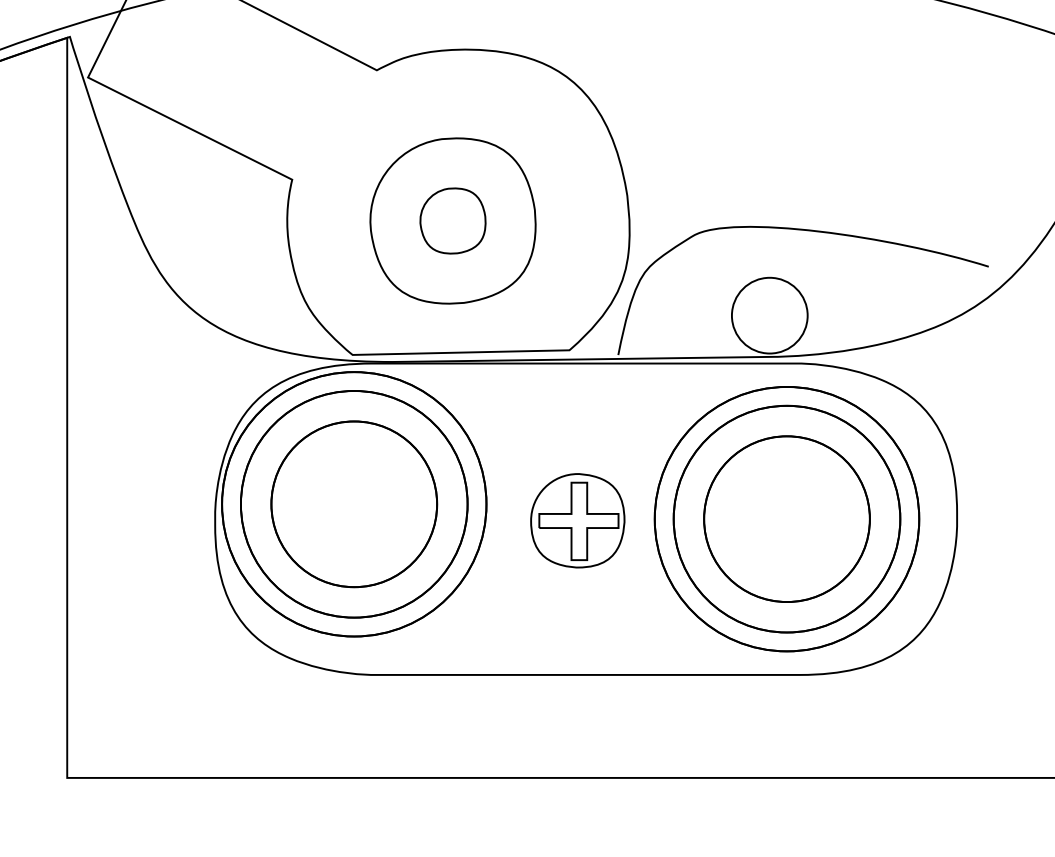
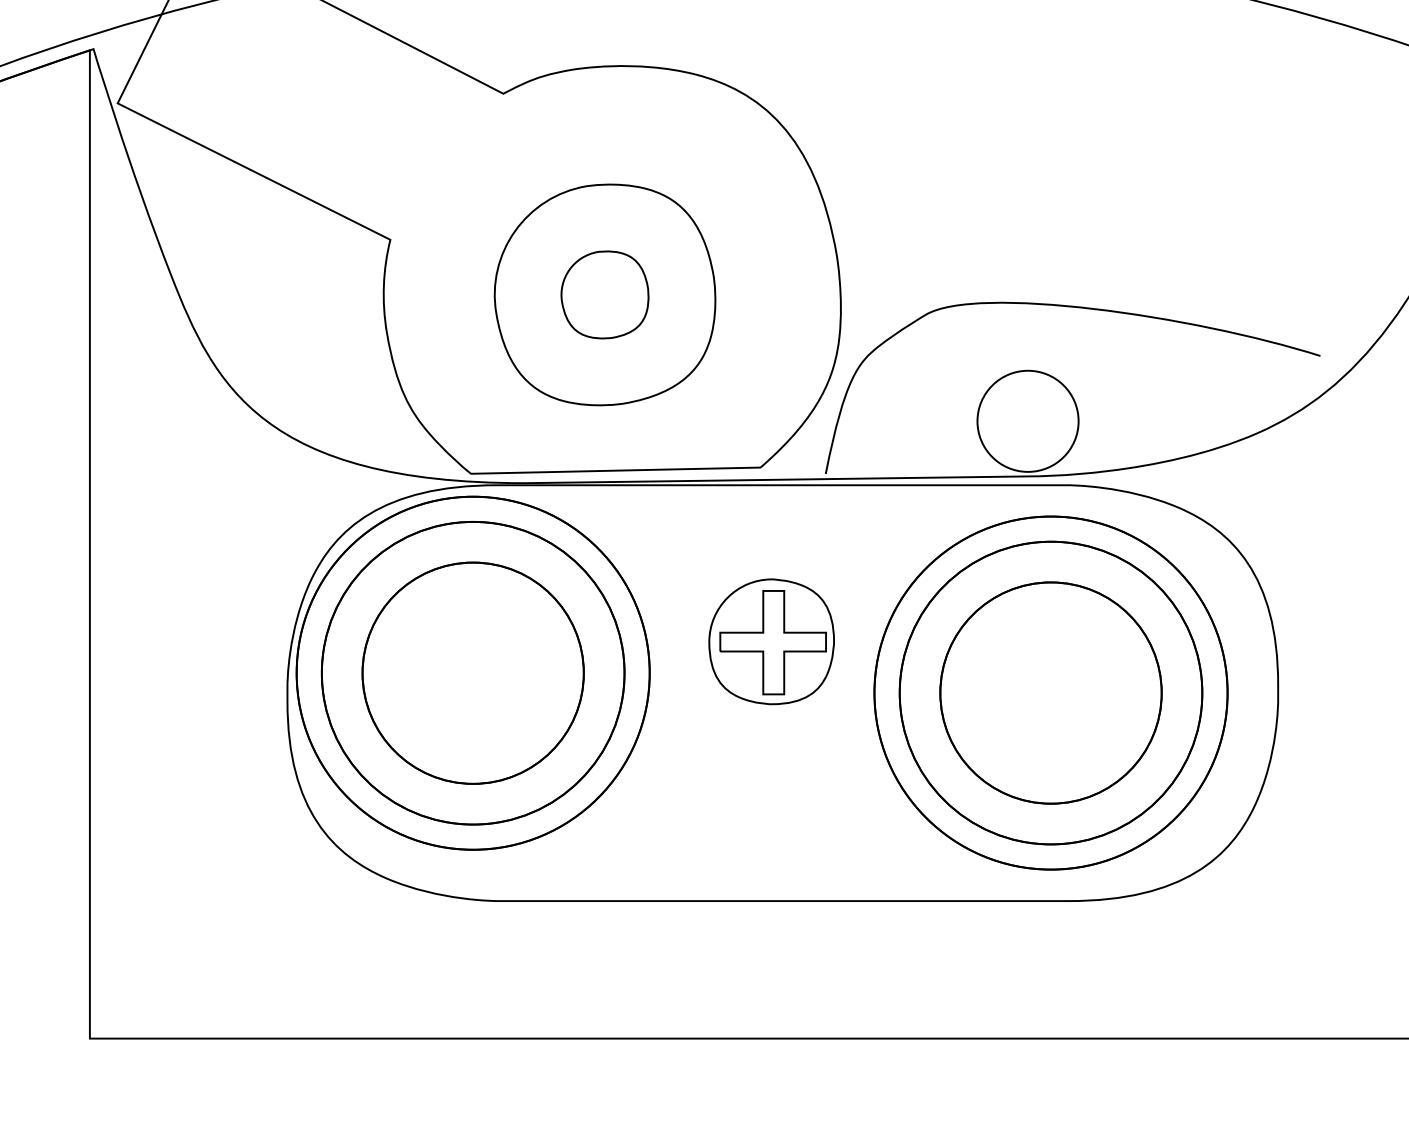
part: (577, 520) -> (771, 641), moved

